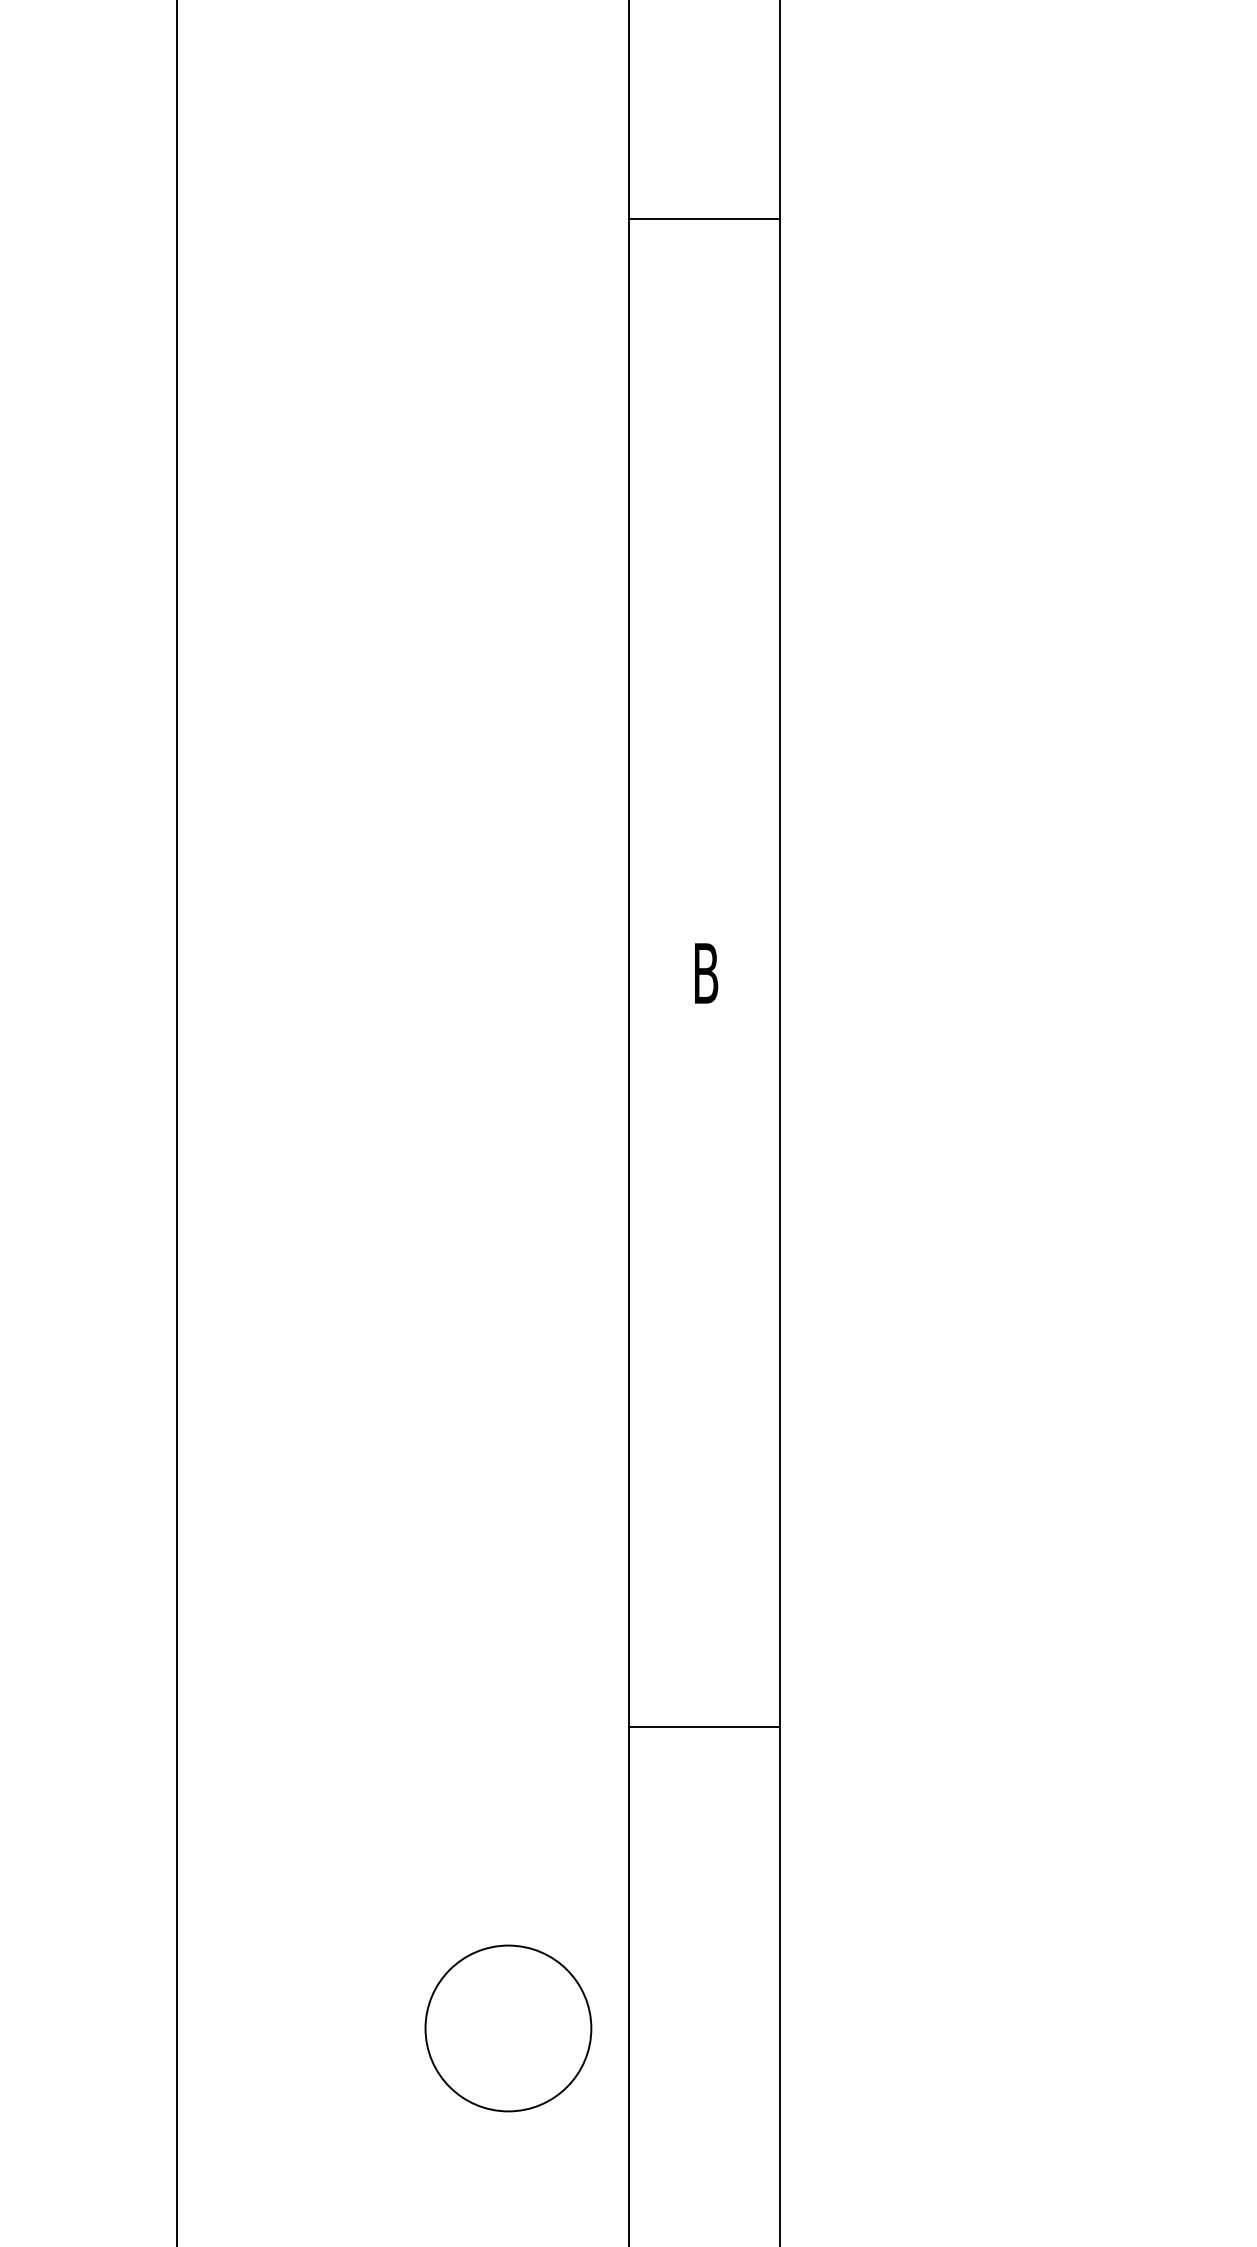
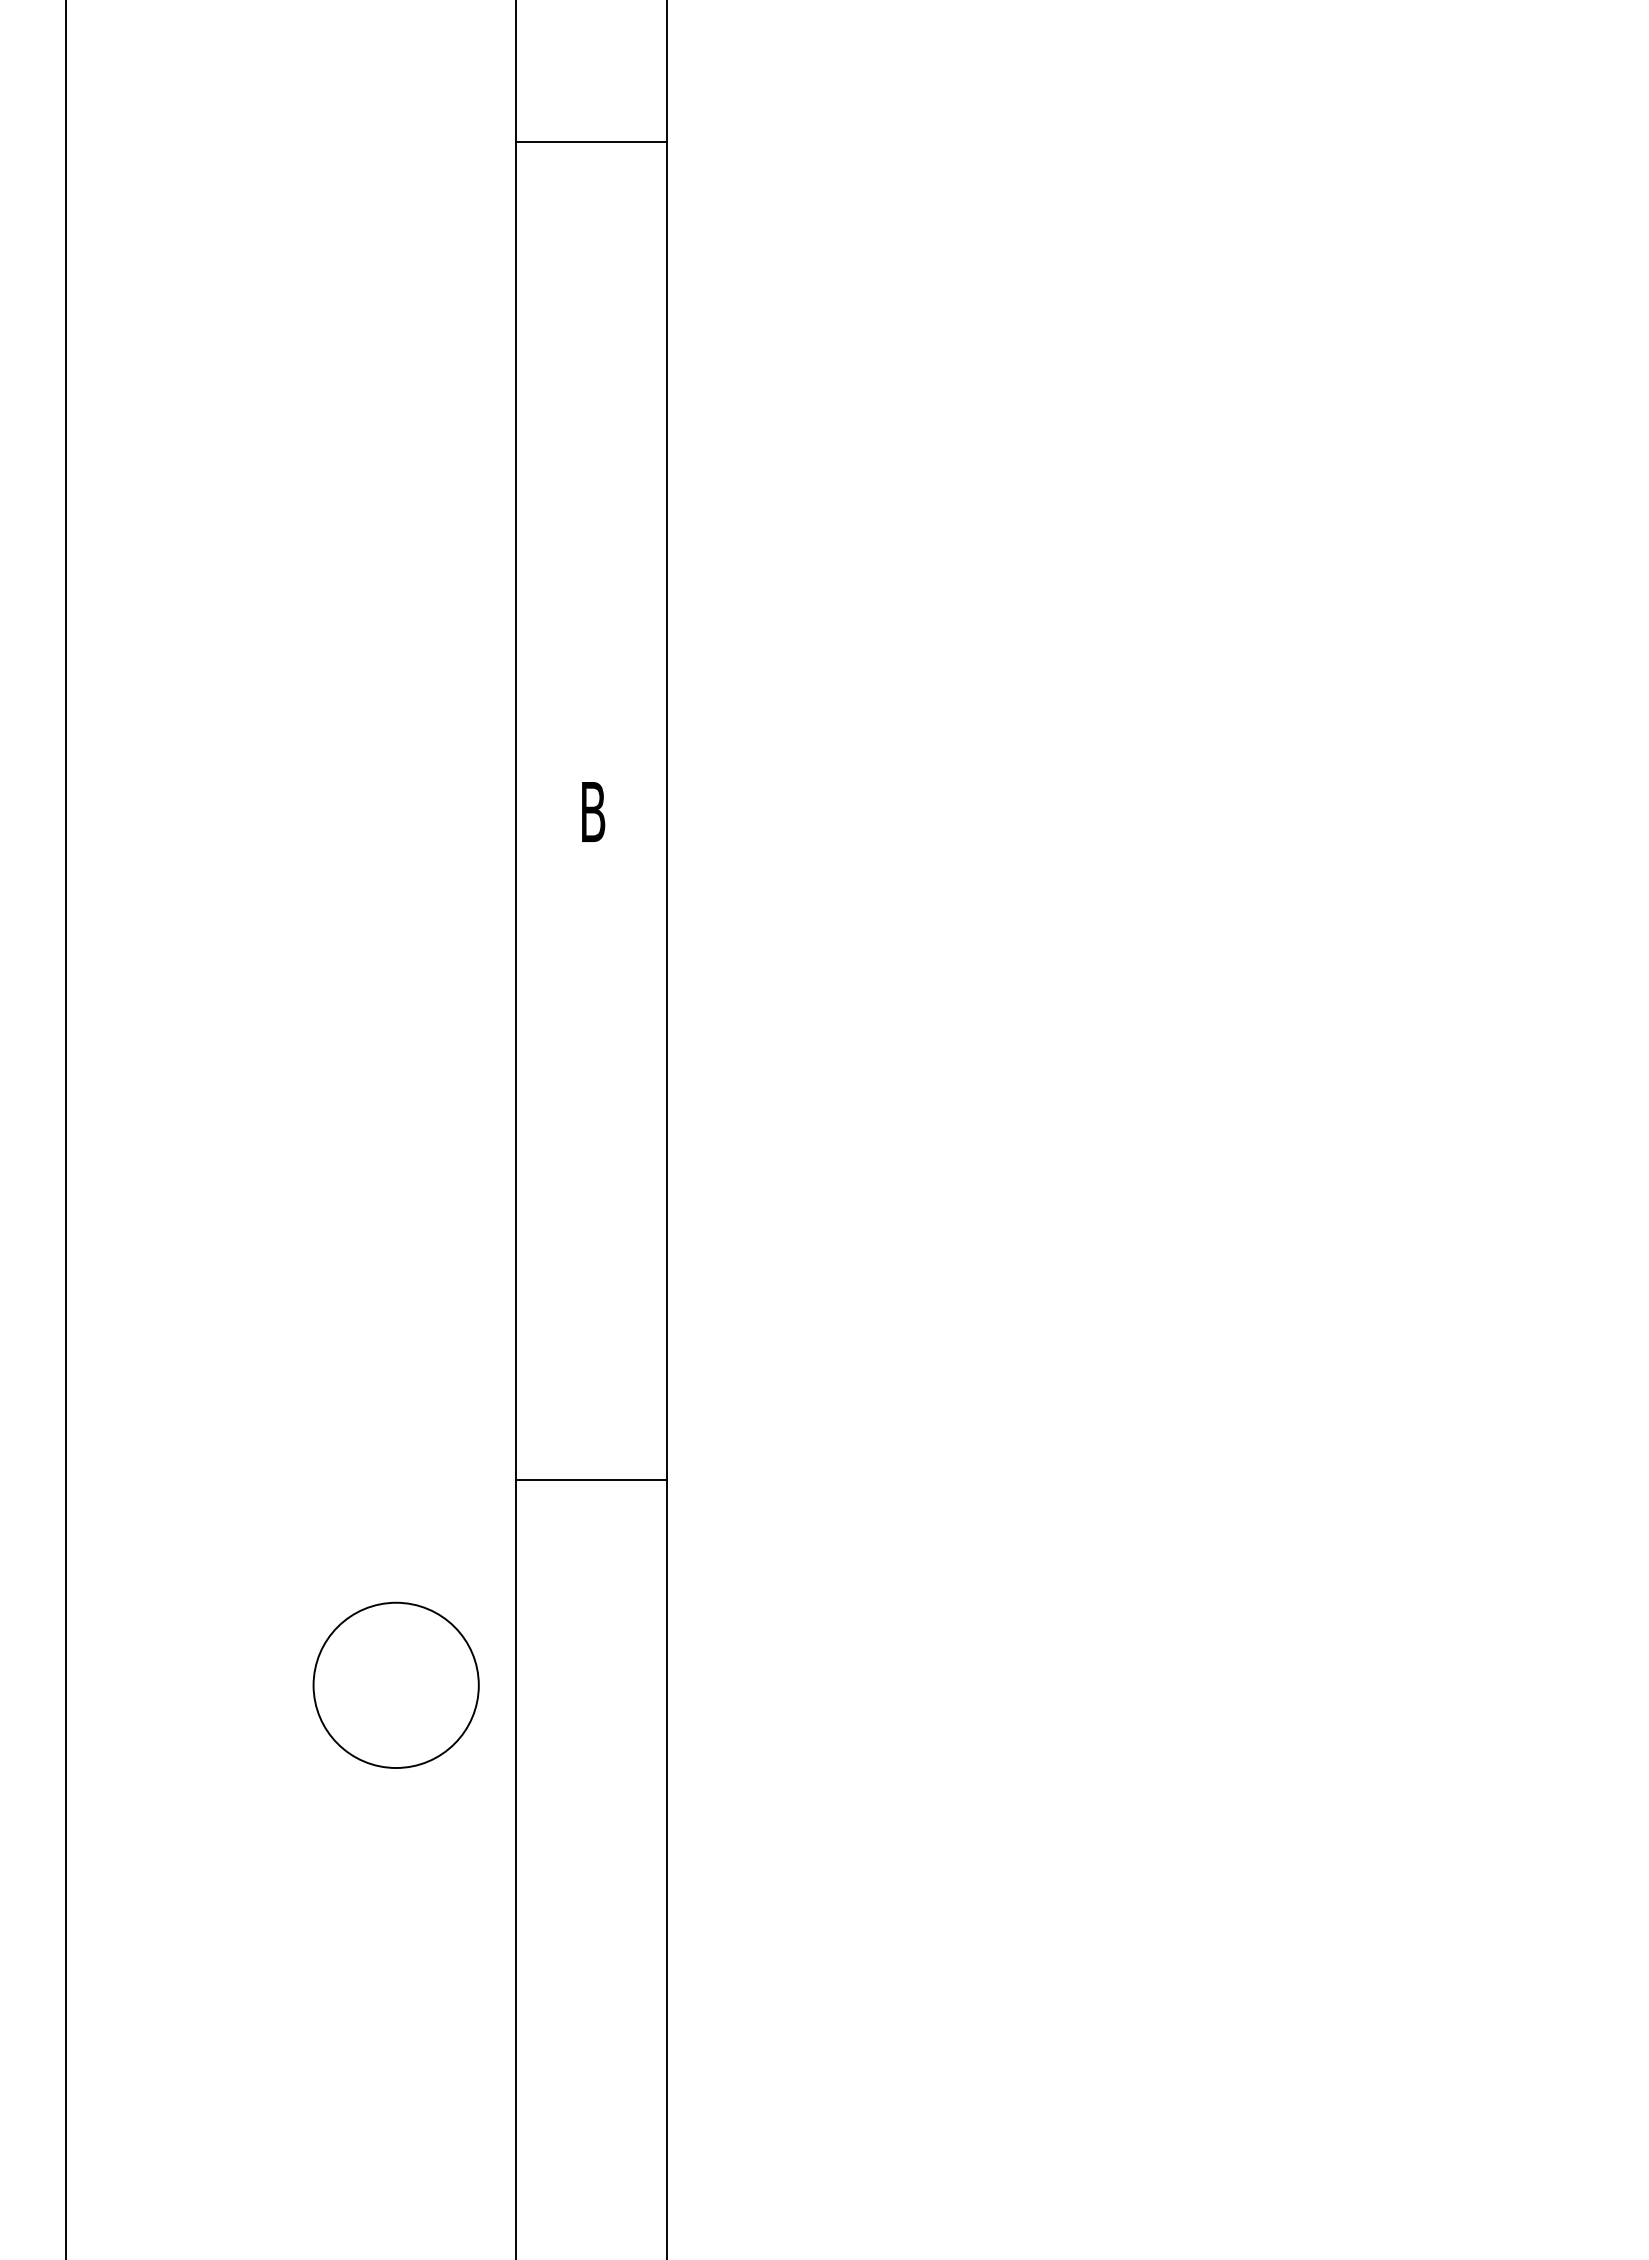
line: (704, 219) -> (591, 141), moved
line: (704, 1726) -> (591, 1479), moved
circle: (507, 2027) -> (395, 1684), moved

